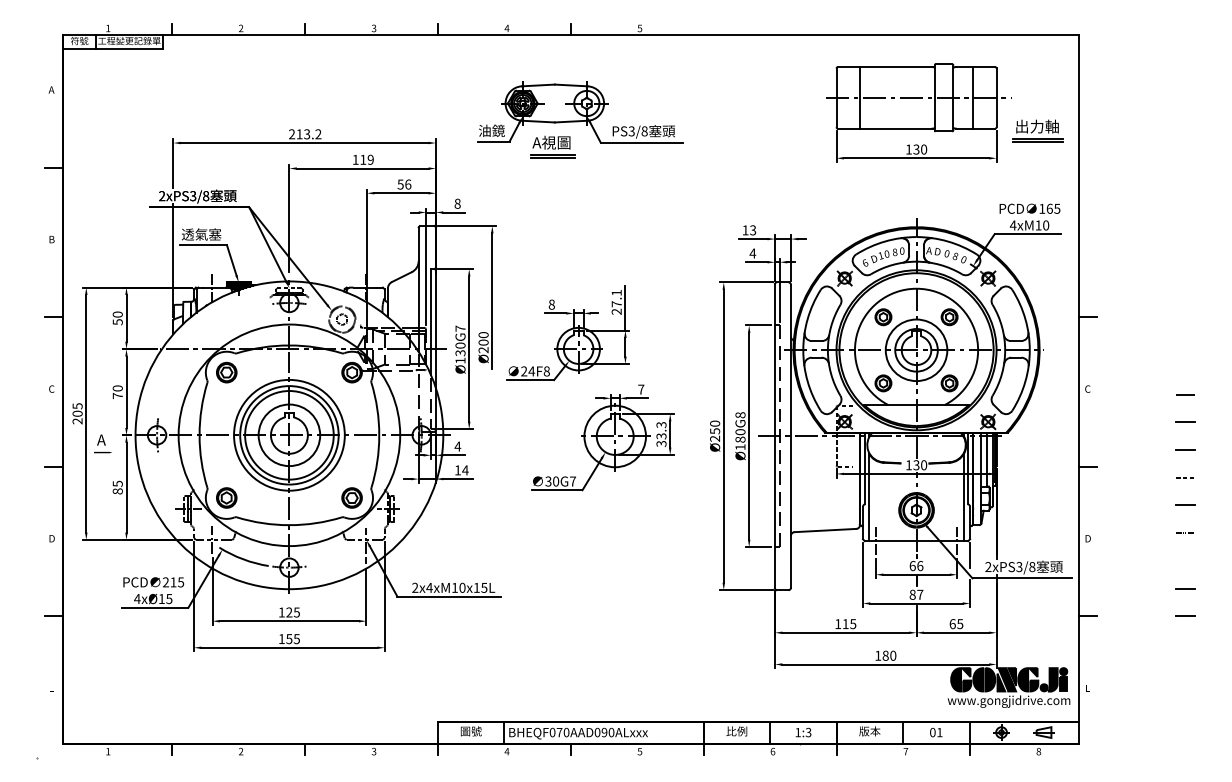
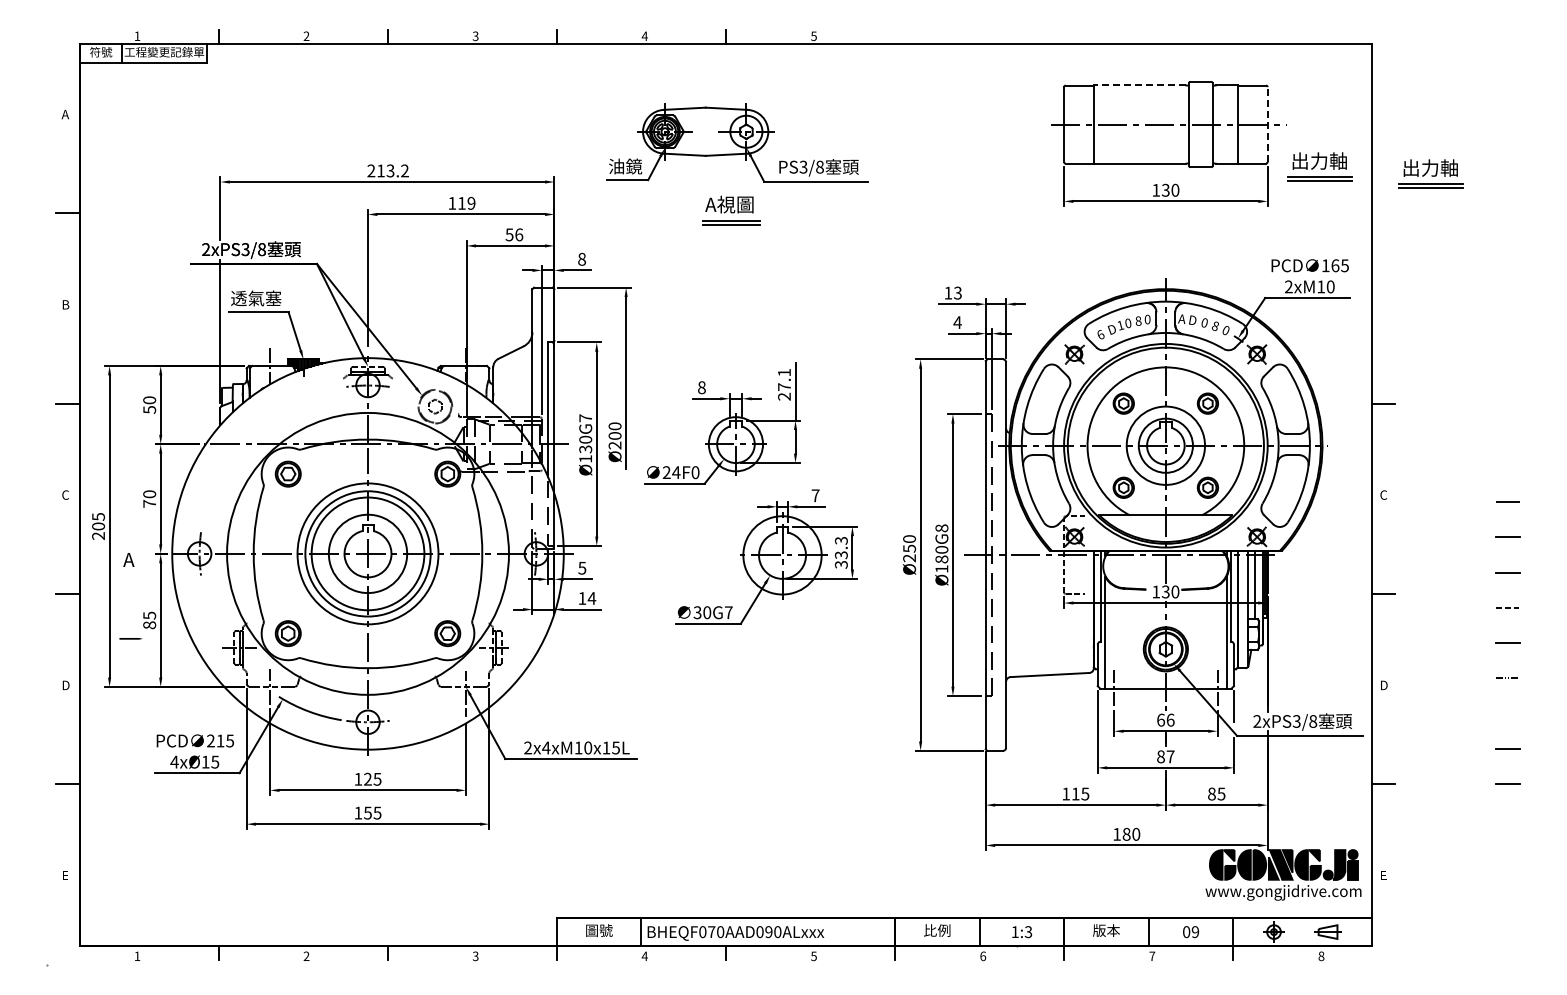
line: (895, 67) -> (1139, 85), solid -> dashed
line: (996, 97) -> (1267, 124), solid -> dashed
part: (1124, 136) -> (1430, 173), added
part: (553, 147) -> (731, 210), moved
text: (1012, 225) -> (1288, 286), 4xM10 -> 2xM10
text: (546, 371) -> (695, 472), 24F8 -> 24F0
text: (458, 446) -> (582, 568), 4 -> 5
line: (102, 452) -> (130, 638), moved
text: (952, 623) -> (1211, 793), 65 -> 85
text: (939, 732) -> (1195, 932), 01 -> 09

